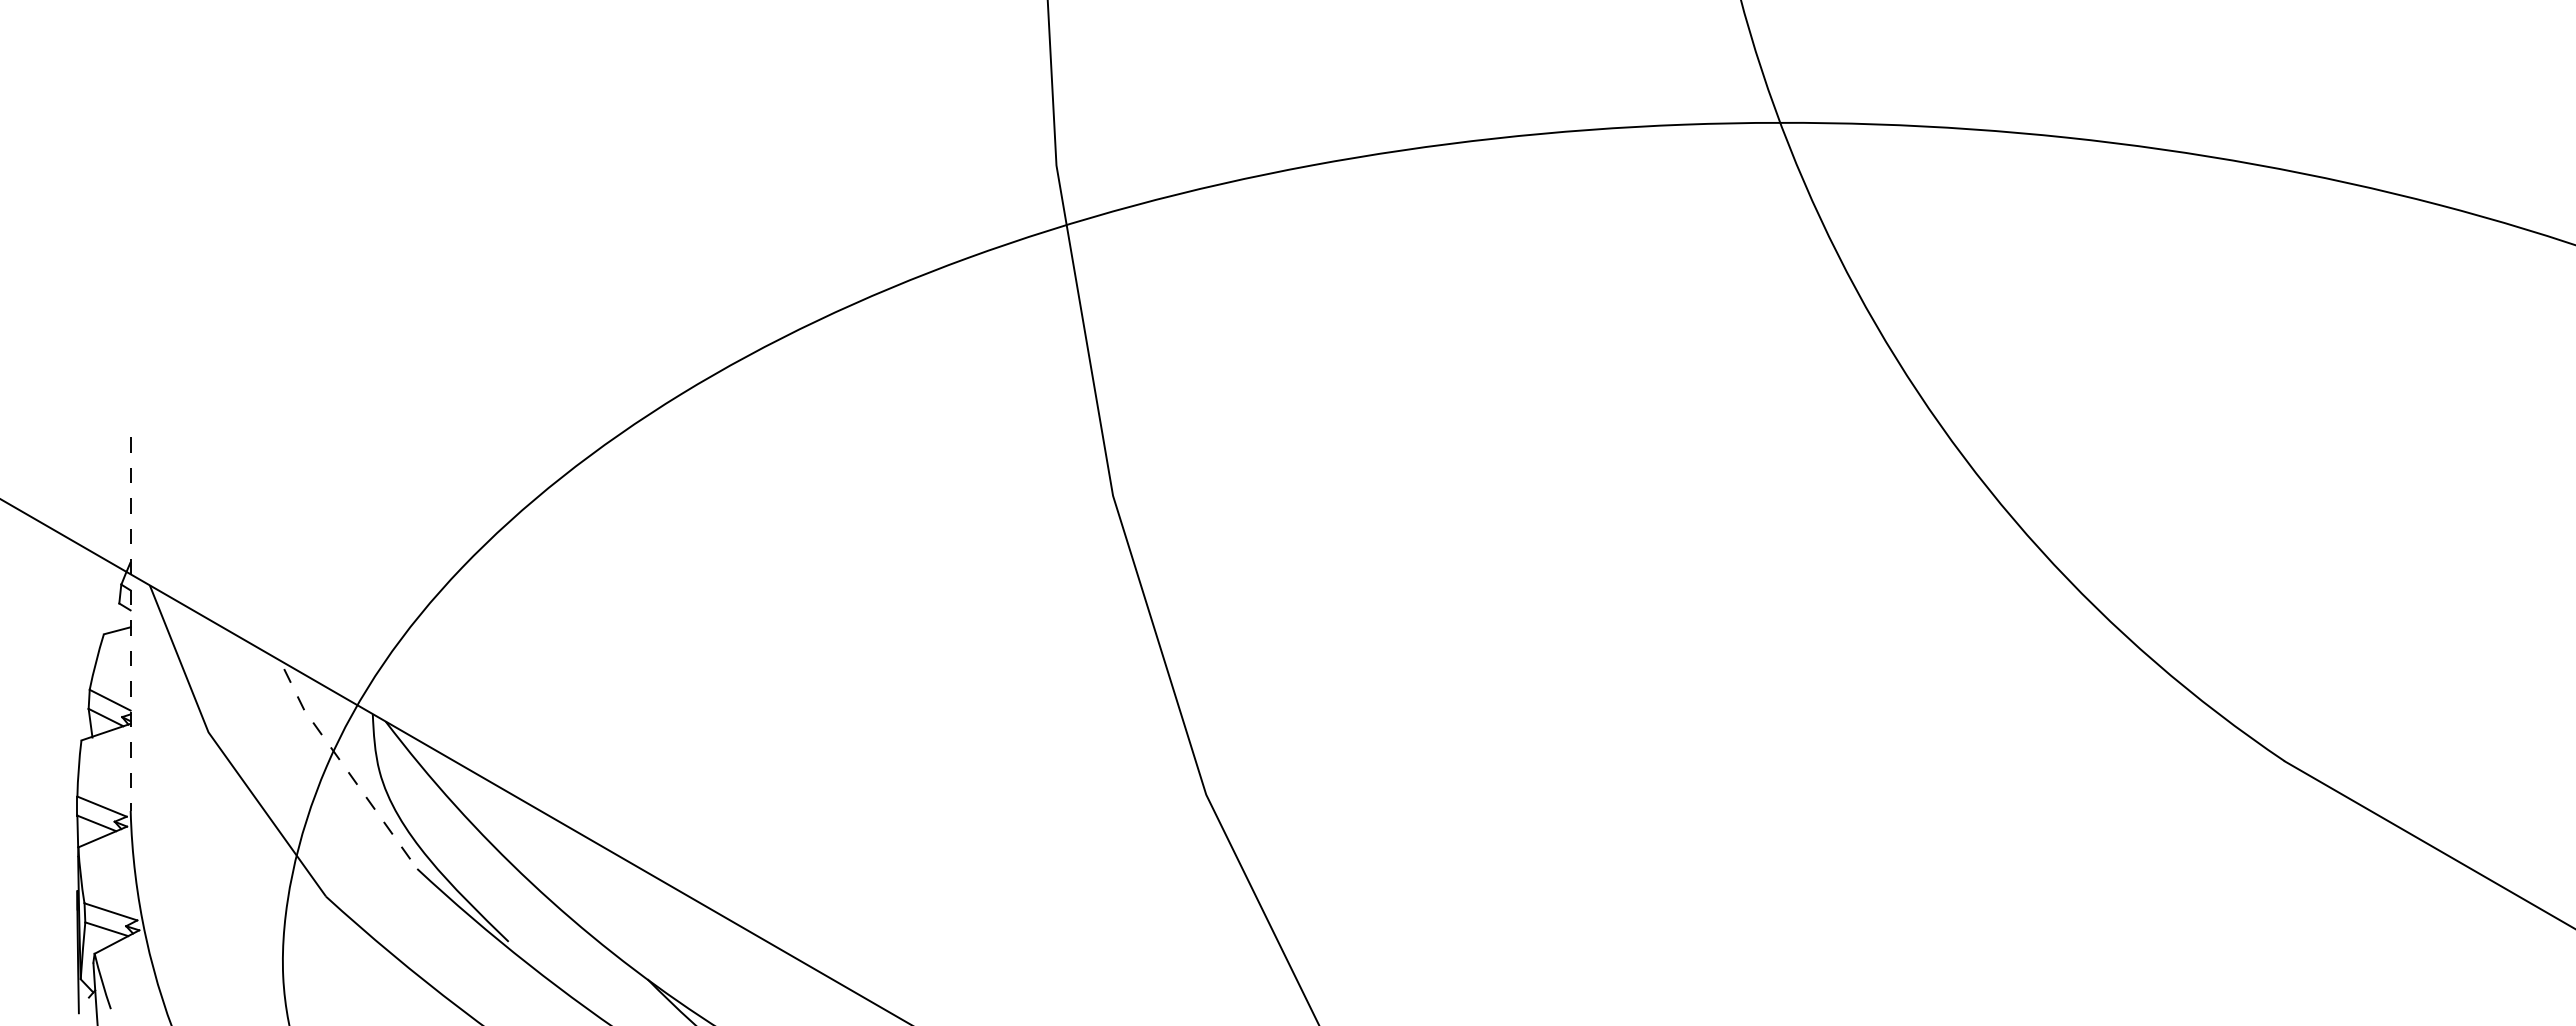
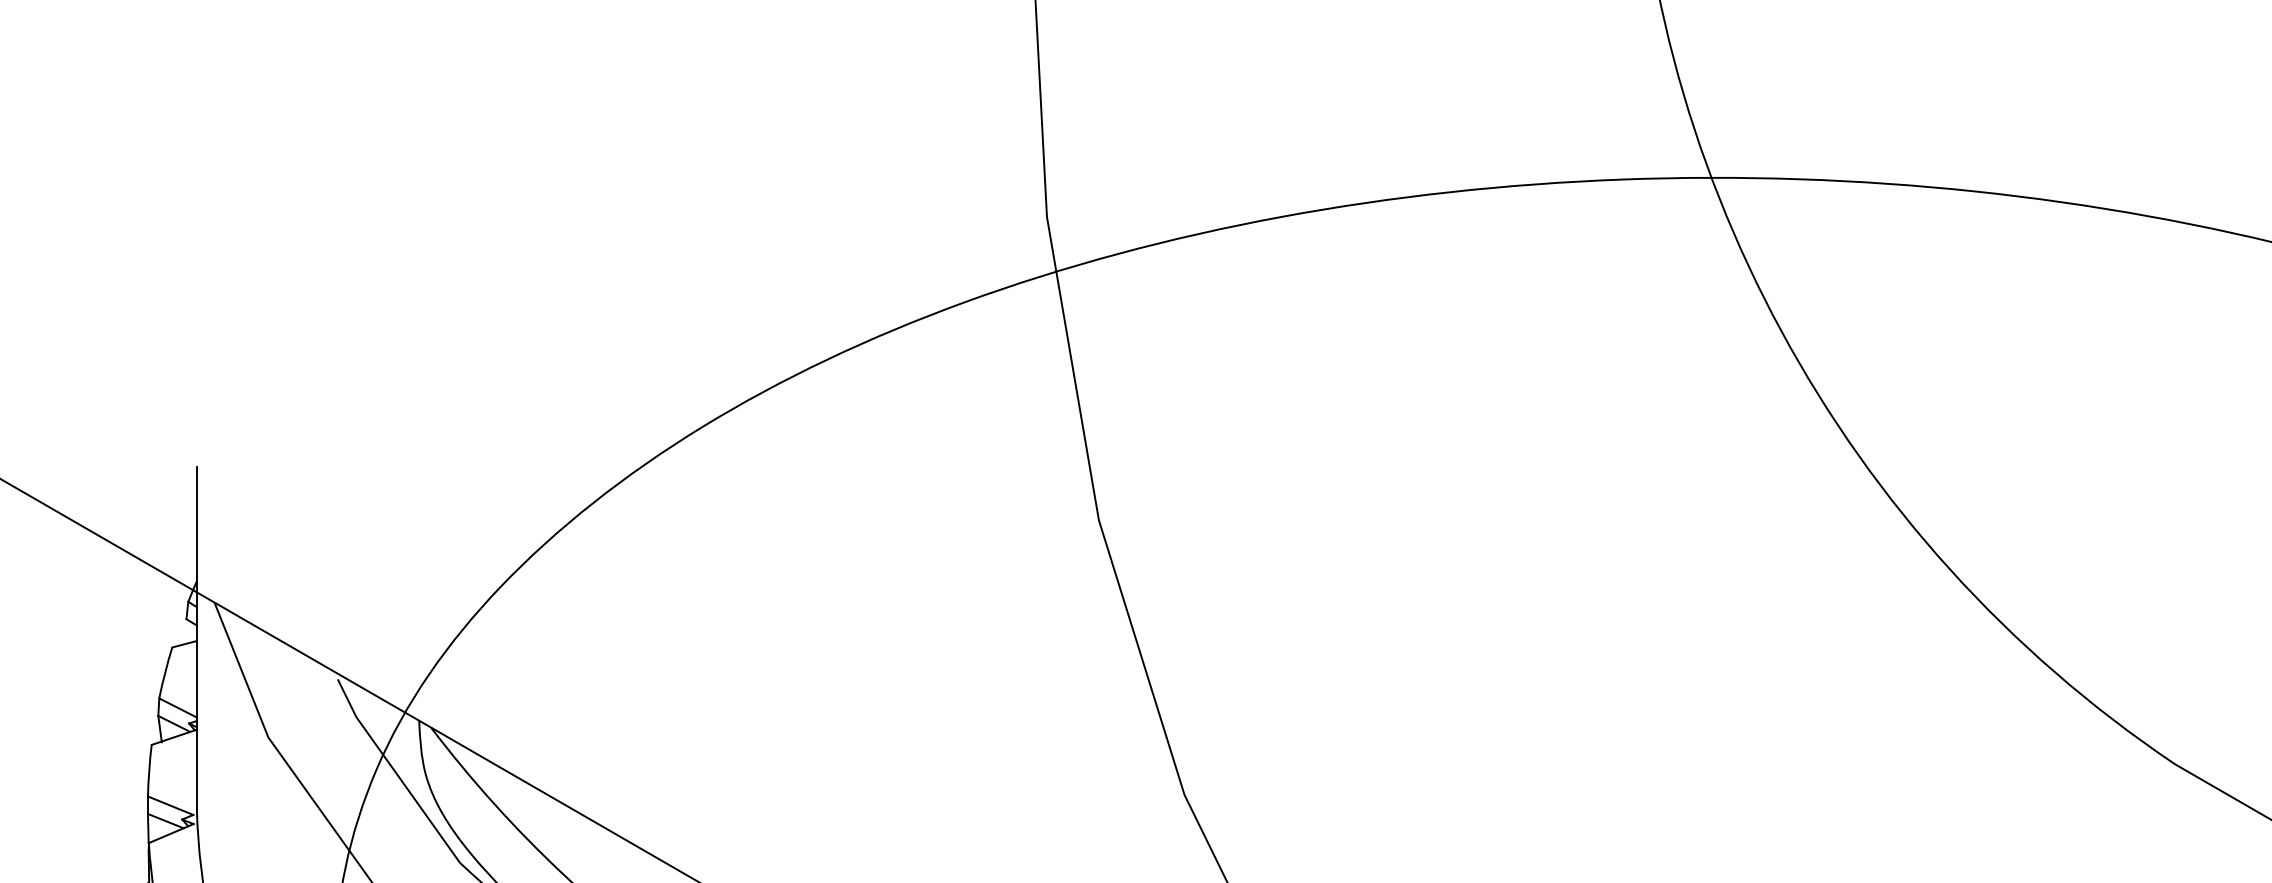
line: (130, 624) -> (196, 638), dashed -> solid
line: (347, 770) -> (395, 772), dashed -> solid

